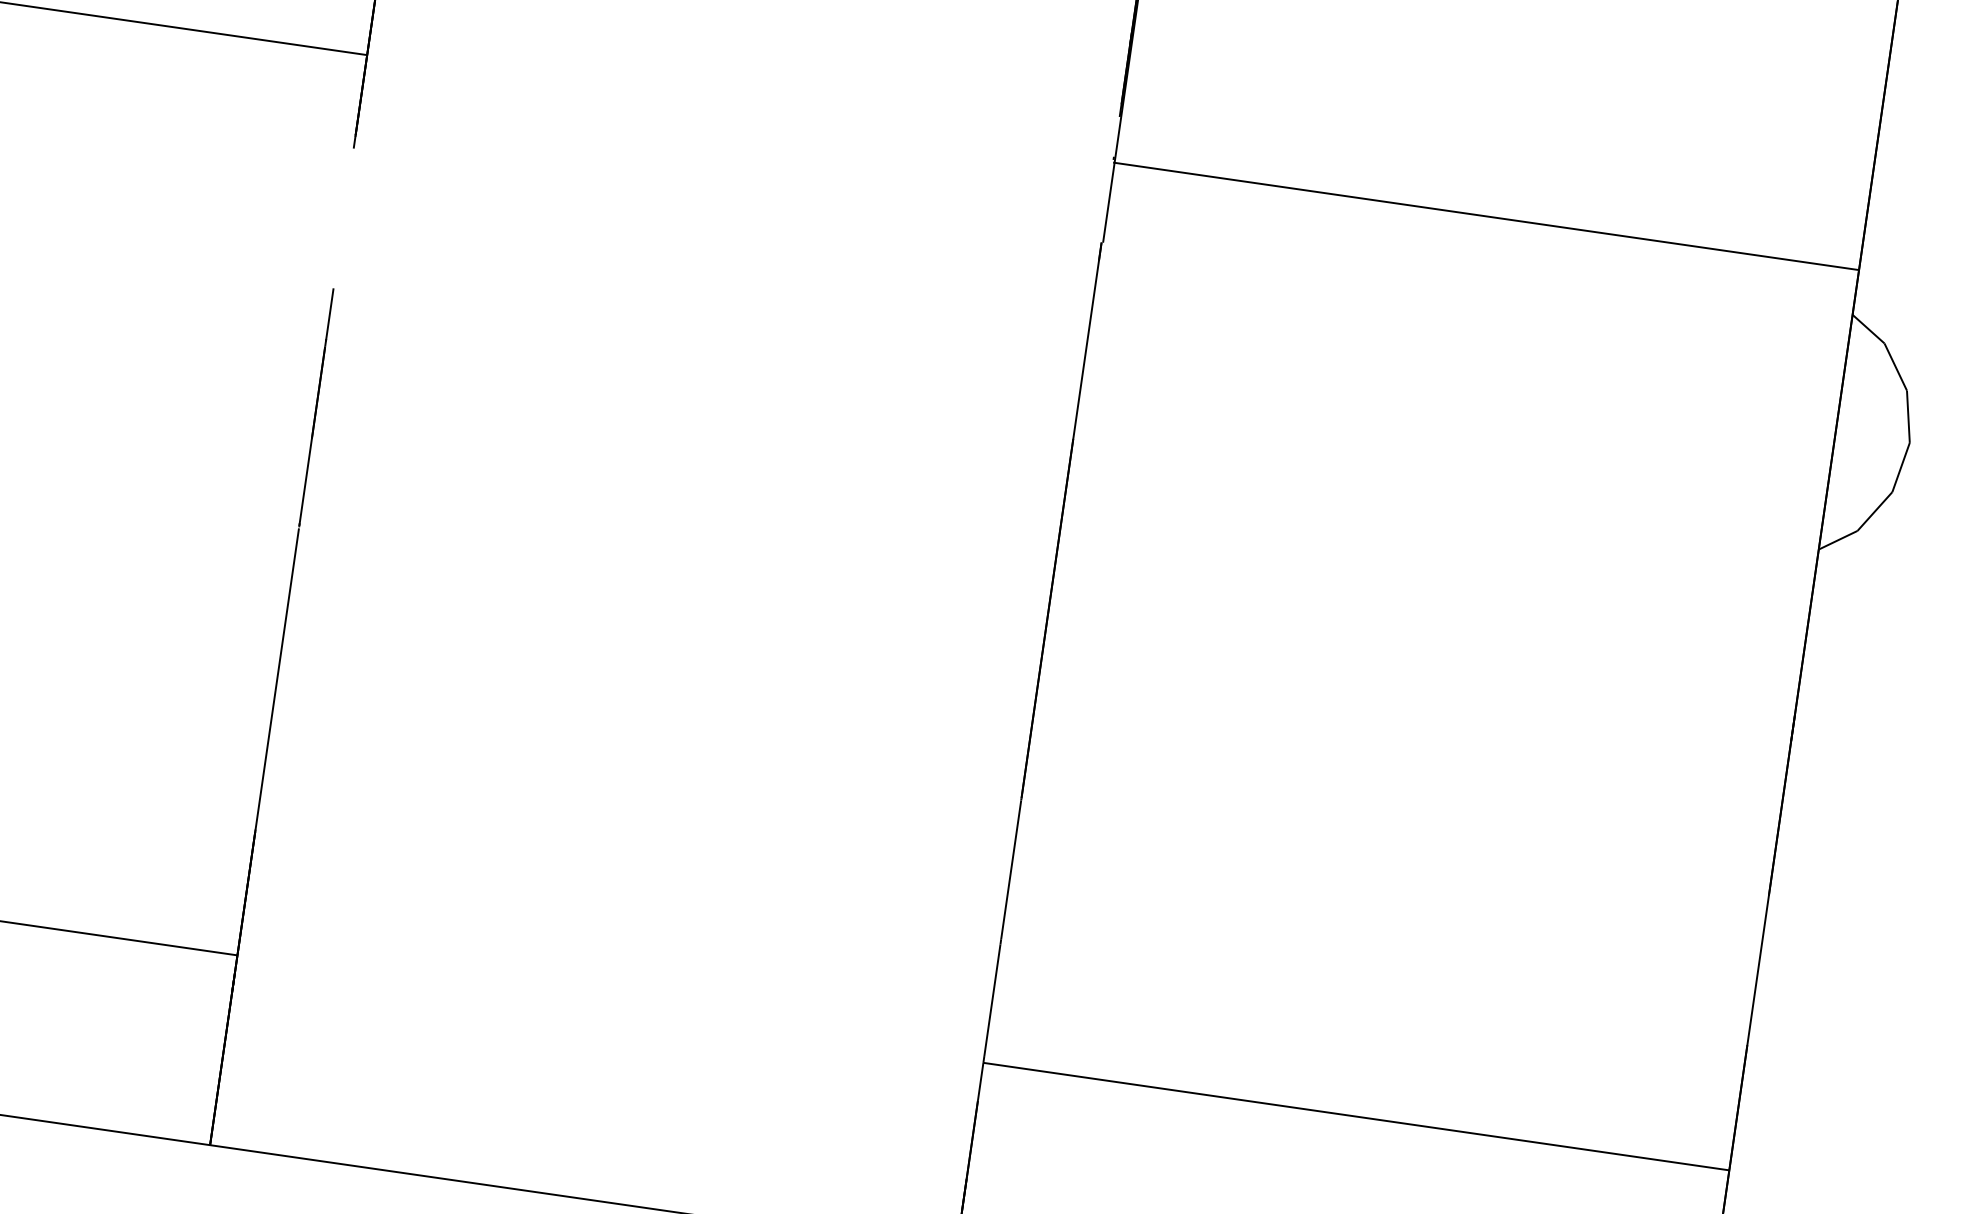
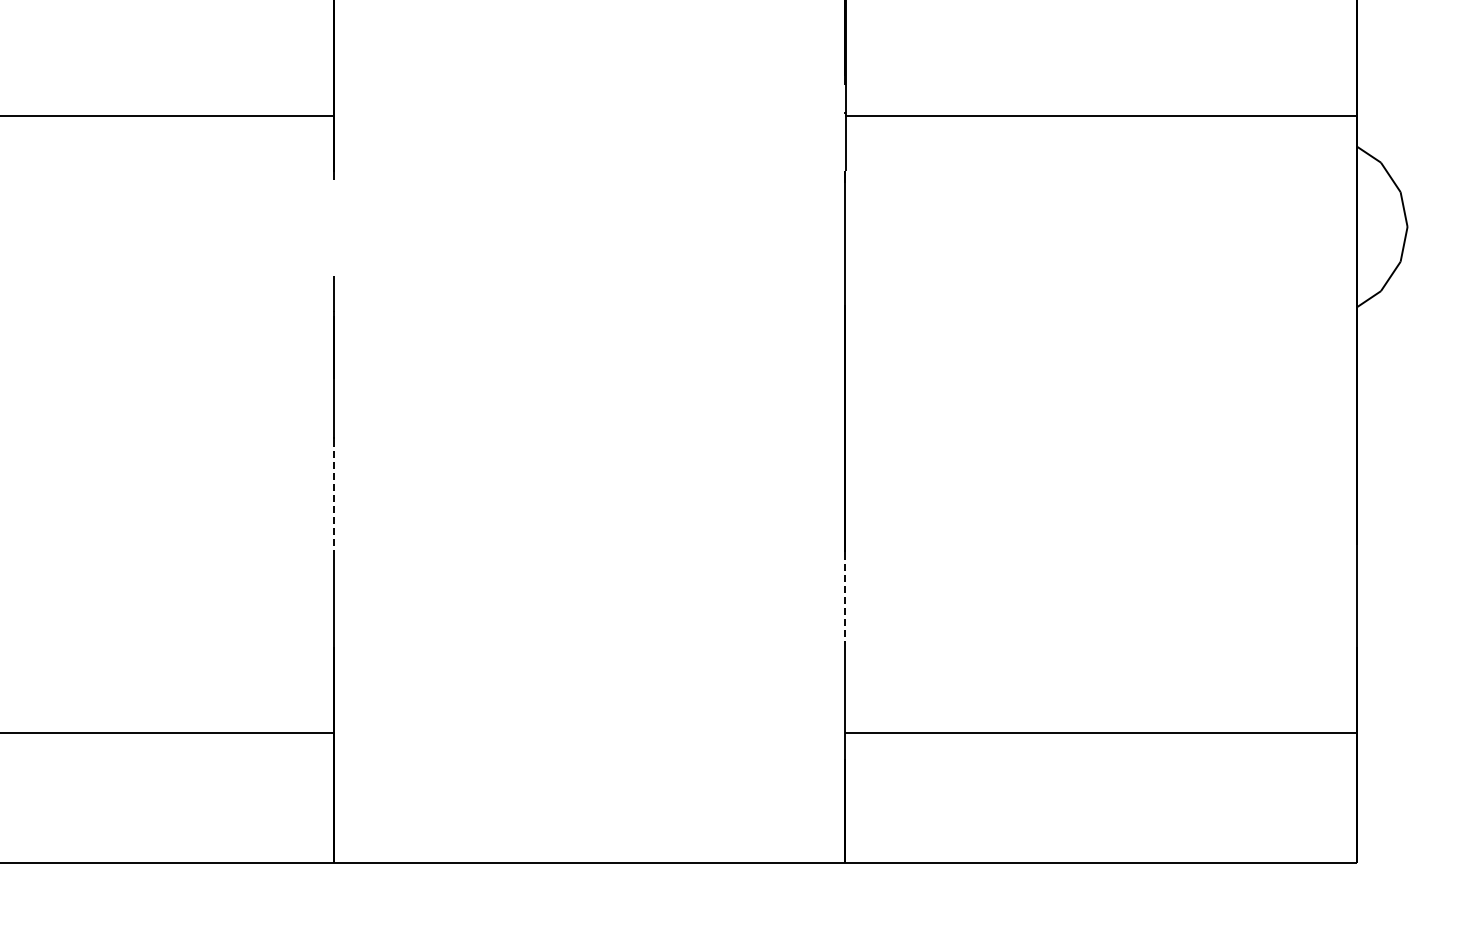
line: (286, 610) -> (333, 496), solid -> dashed
line: (1011, 869) -> (845, 600), solid -> dashed

